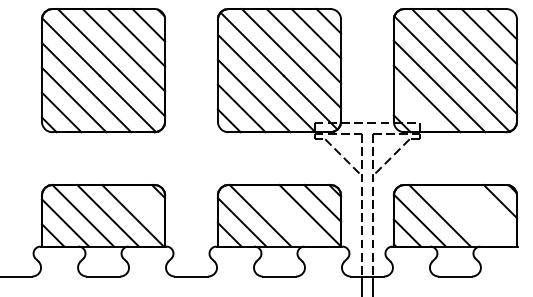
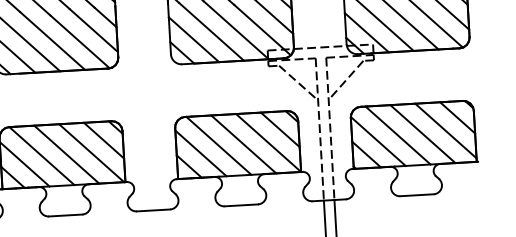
line: (414, 111) -> (366, 32), added
line: (146, 204) -> (104, 141), added
line: (487, 214) -> (445, 131), added
line: (285, 215) -> (243, 144), added
line: (464, 215) -> (422, 133), added

